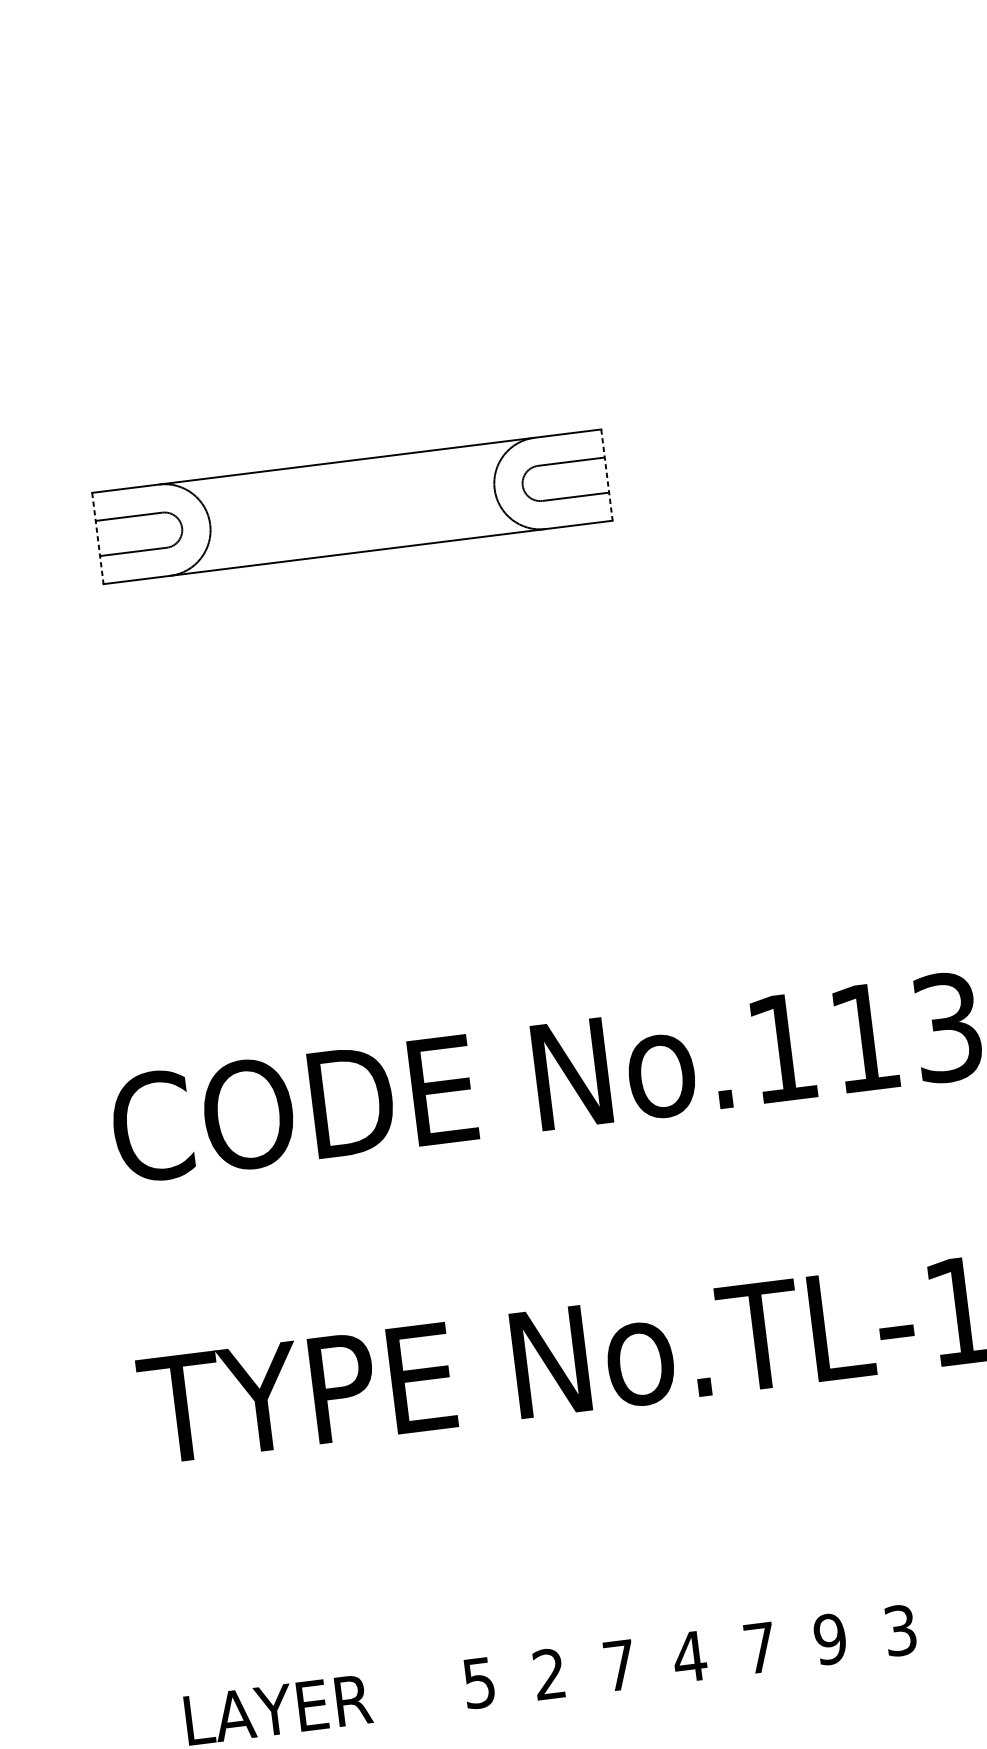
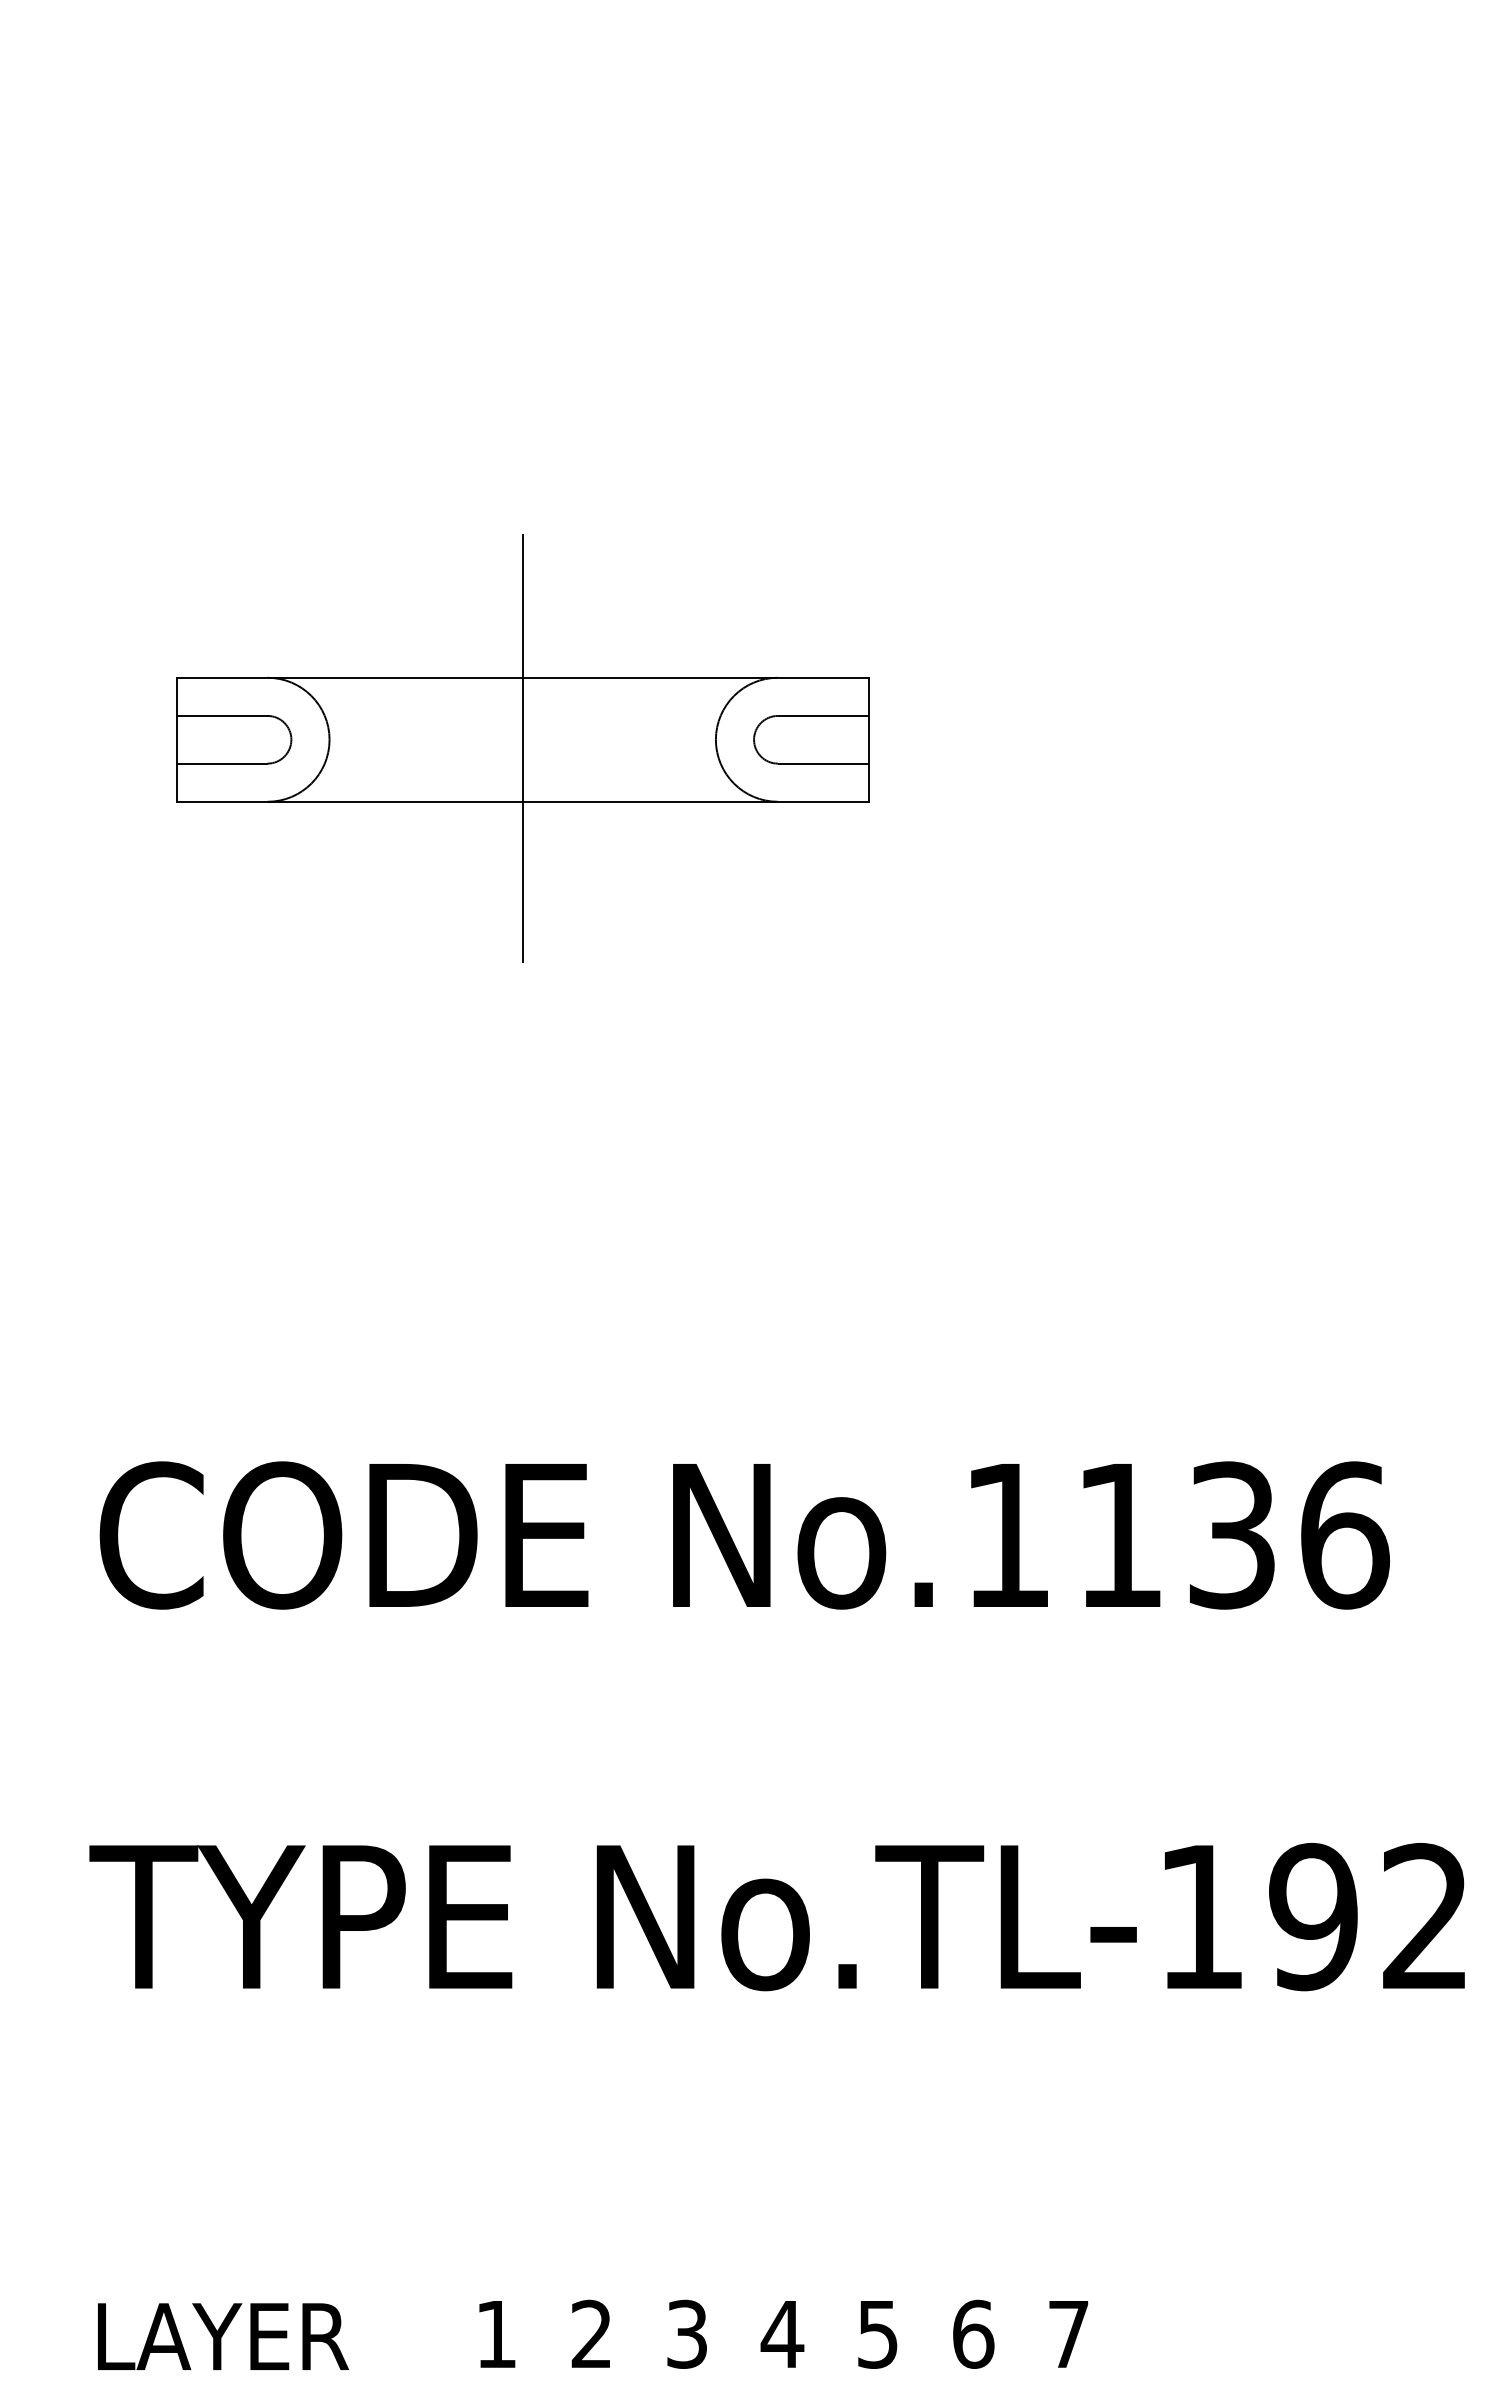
line: (607, 475) -> (868, 740), dashed -> solid
line: (352, 512) -> (522, 747), added
line: (97, 539) -> (176, 740), dashed -> solid
text: (900, 1629) -> (1068, 2333), 3 -> 7
text: (830, 1638) -> (973, 2333), 9 -> 6
text: (759, 1648) -> (877, 2334), 7 -> 5
text: (619, 1664) -> (686, 2333), 7 -> 3
text: (478, 1683) -> (495, 2334), 5 -> 1

